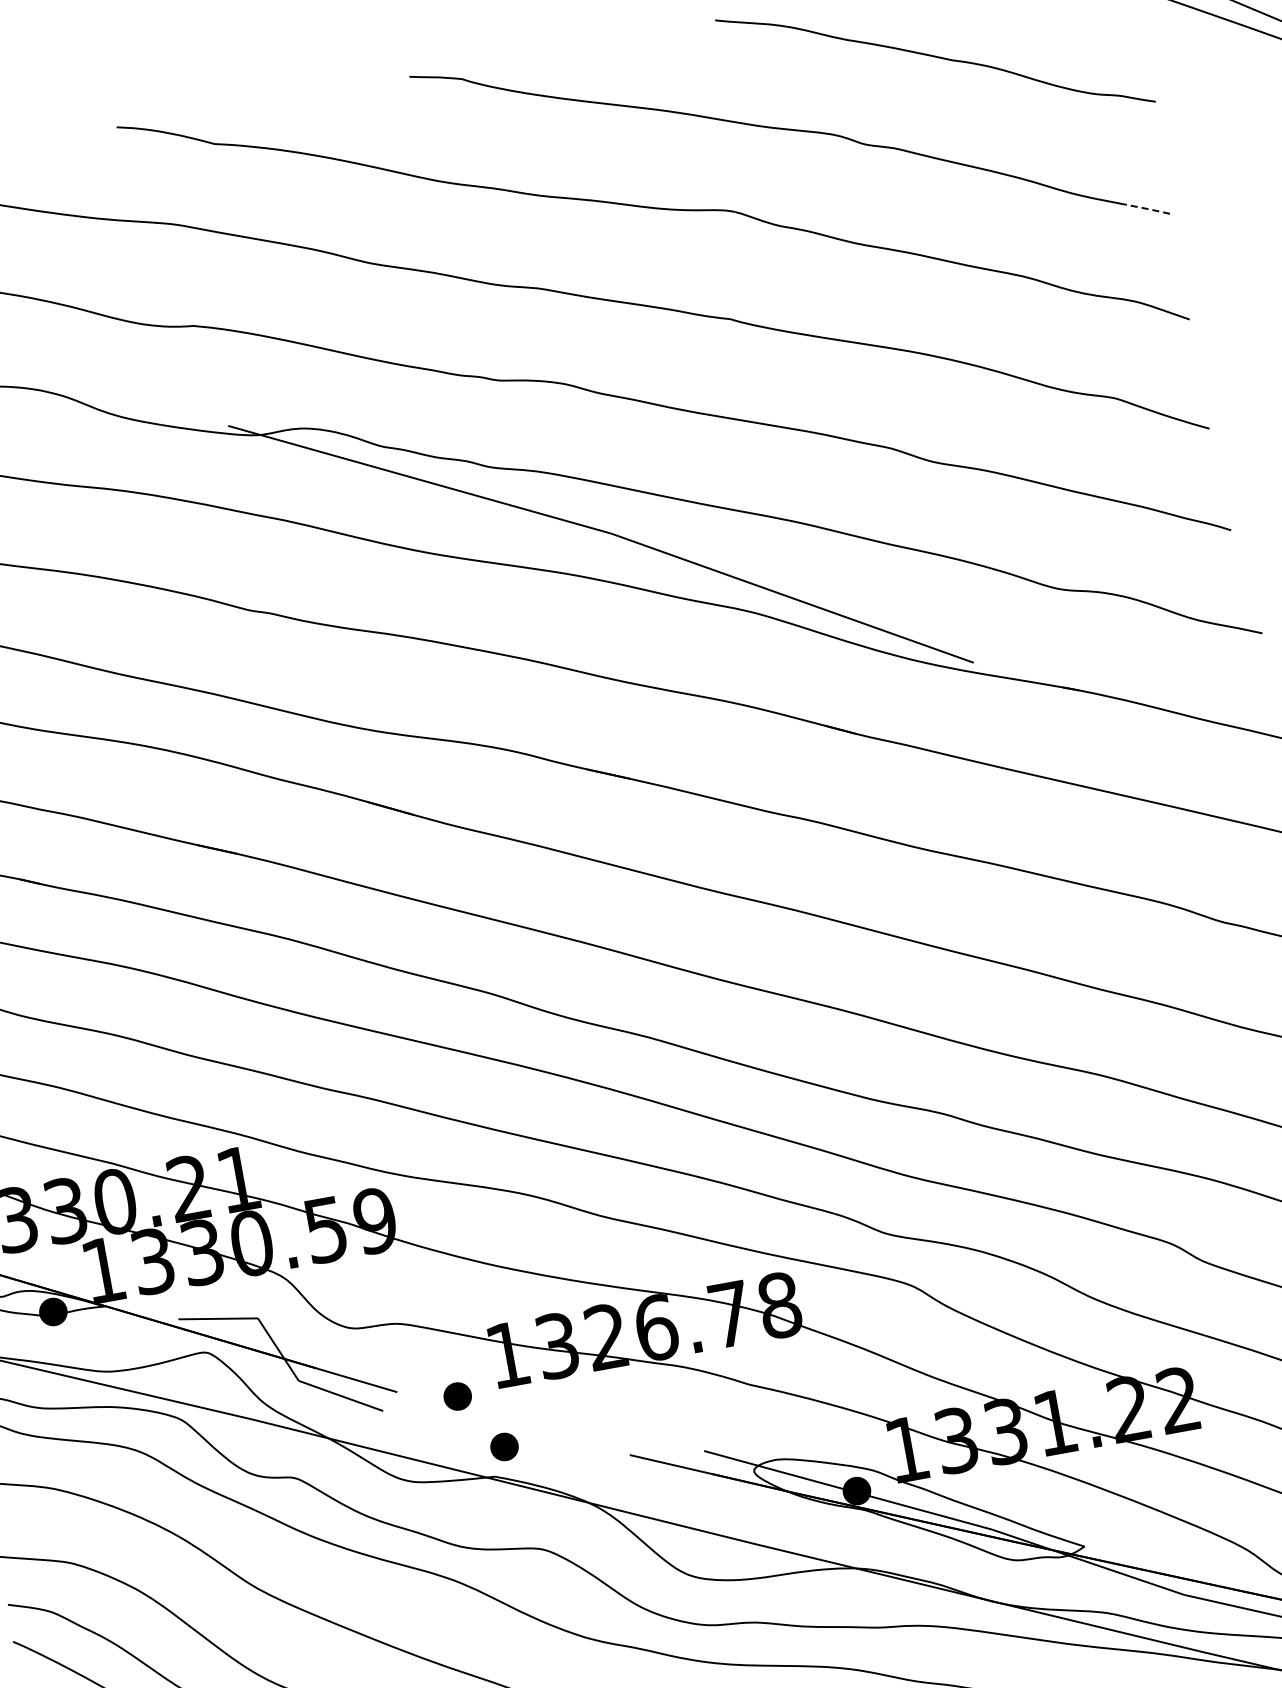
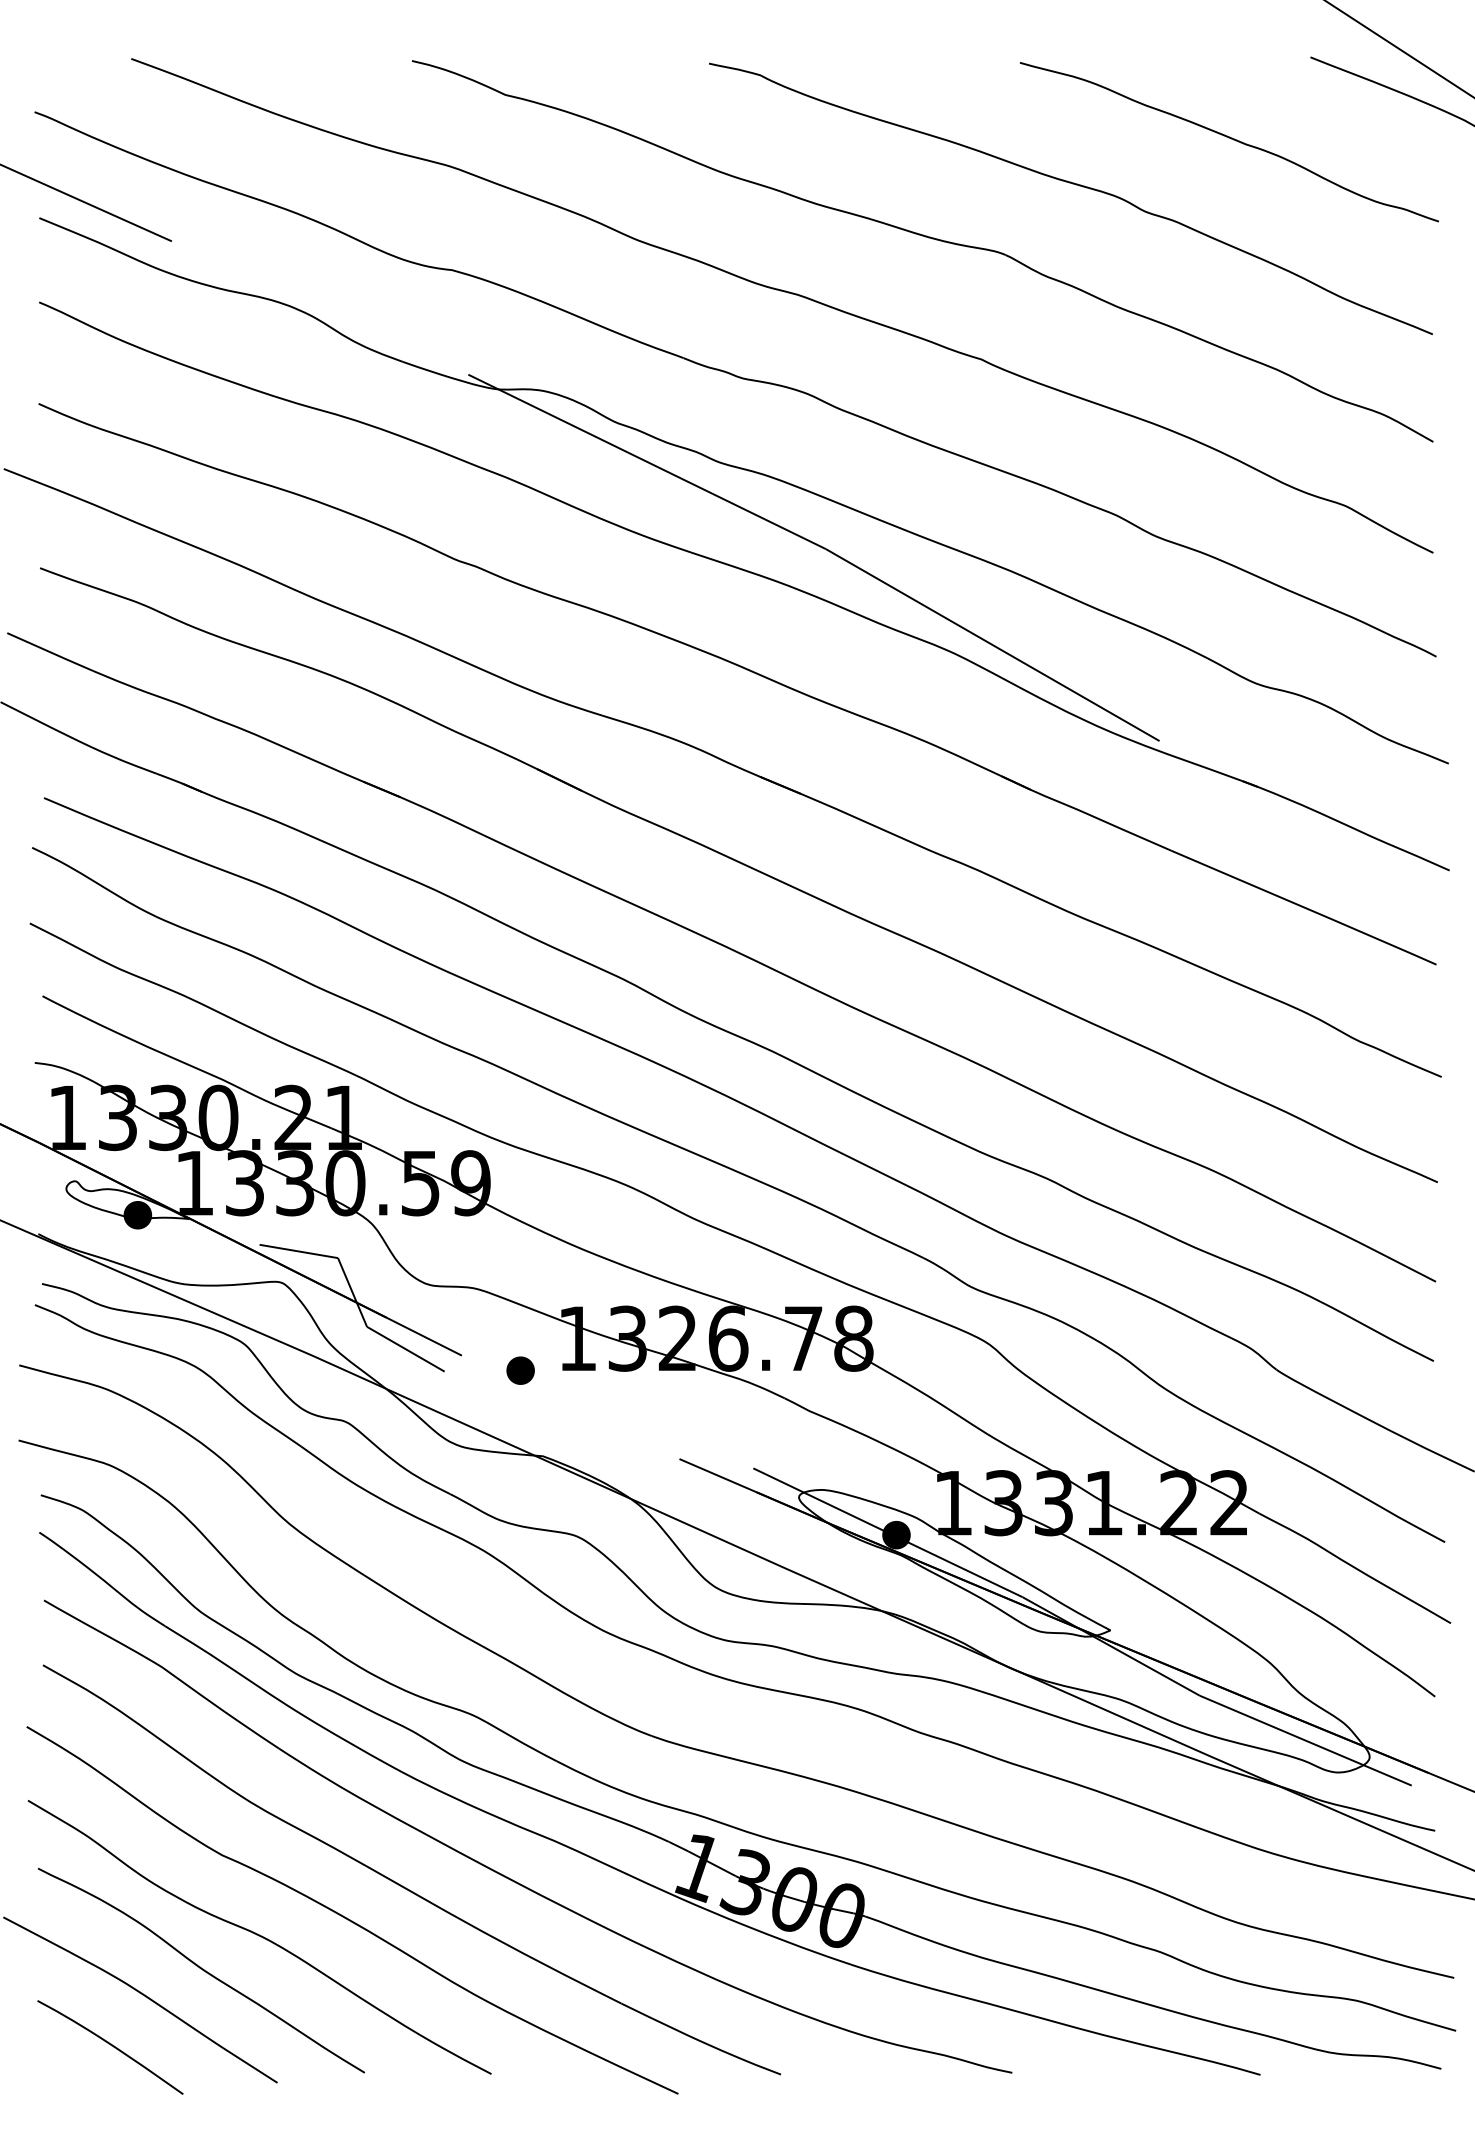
line: (1147, 208) -> (1411, 325), dashed -> solid
part: (504, 1446) -> (557, 1428), removed

